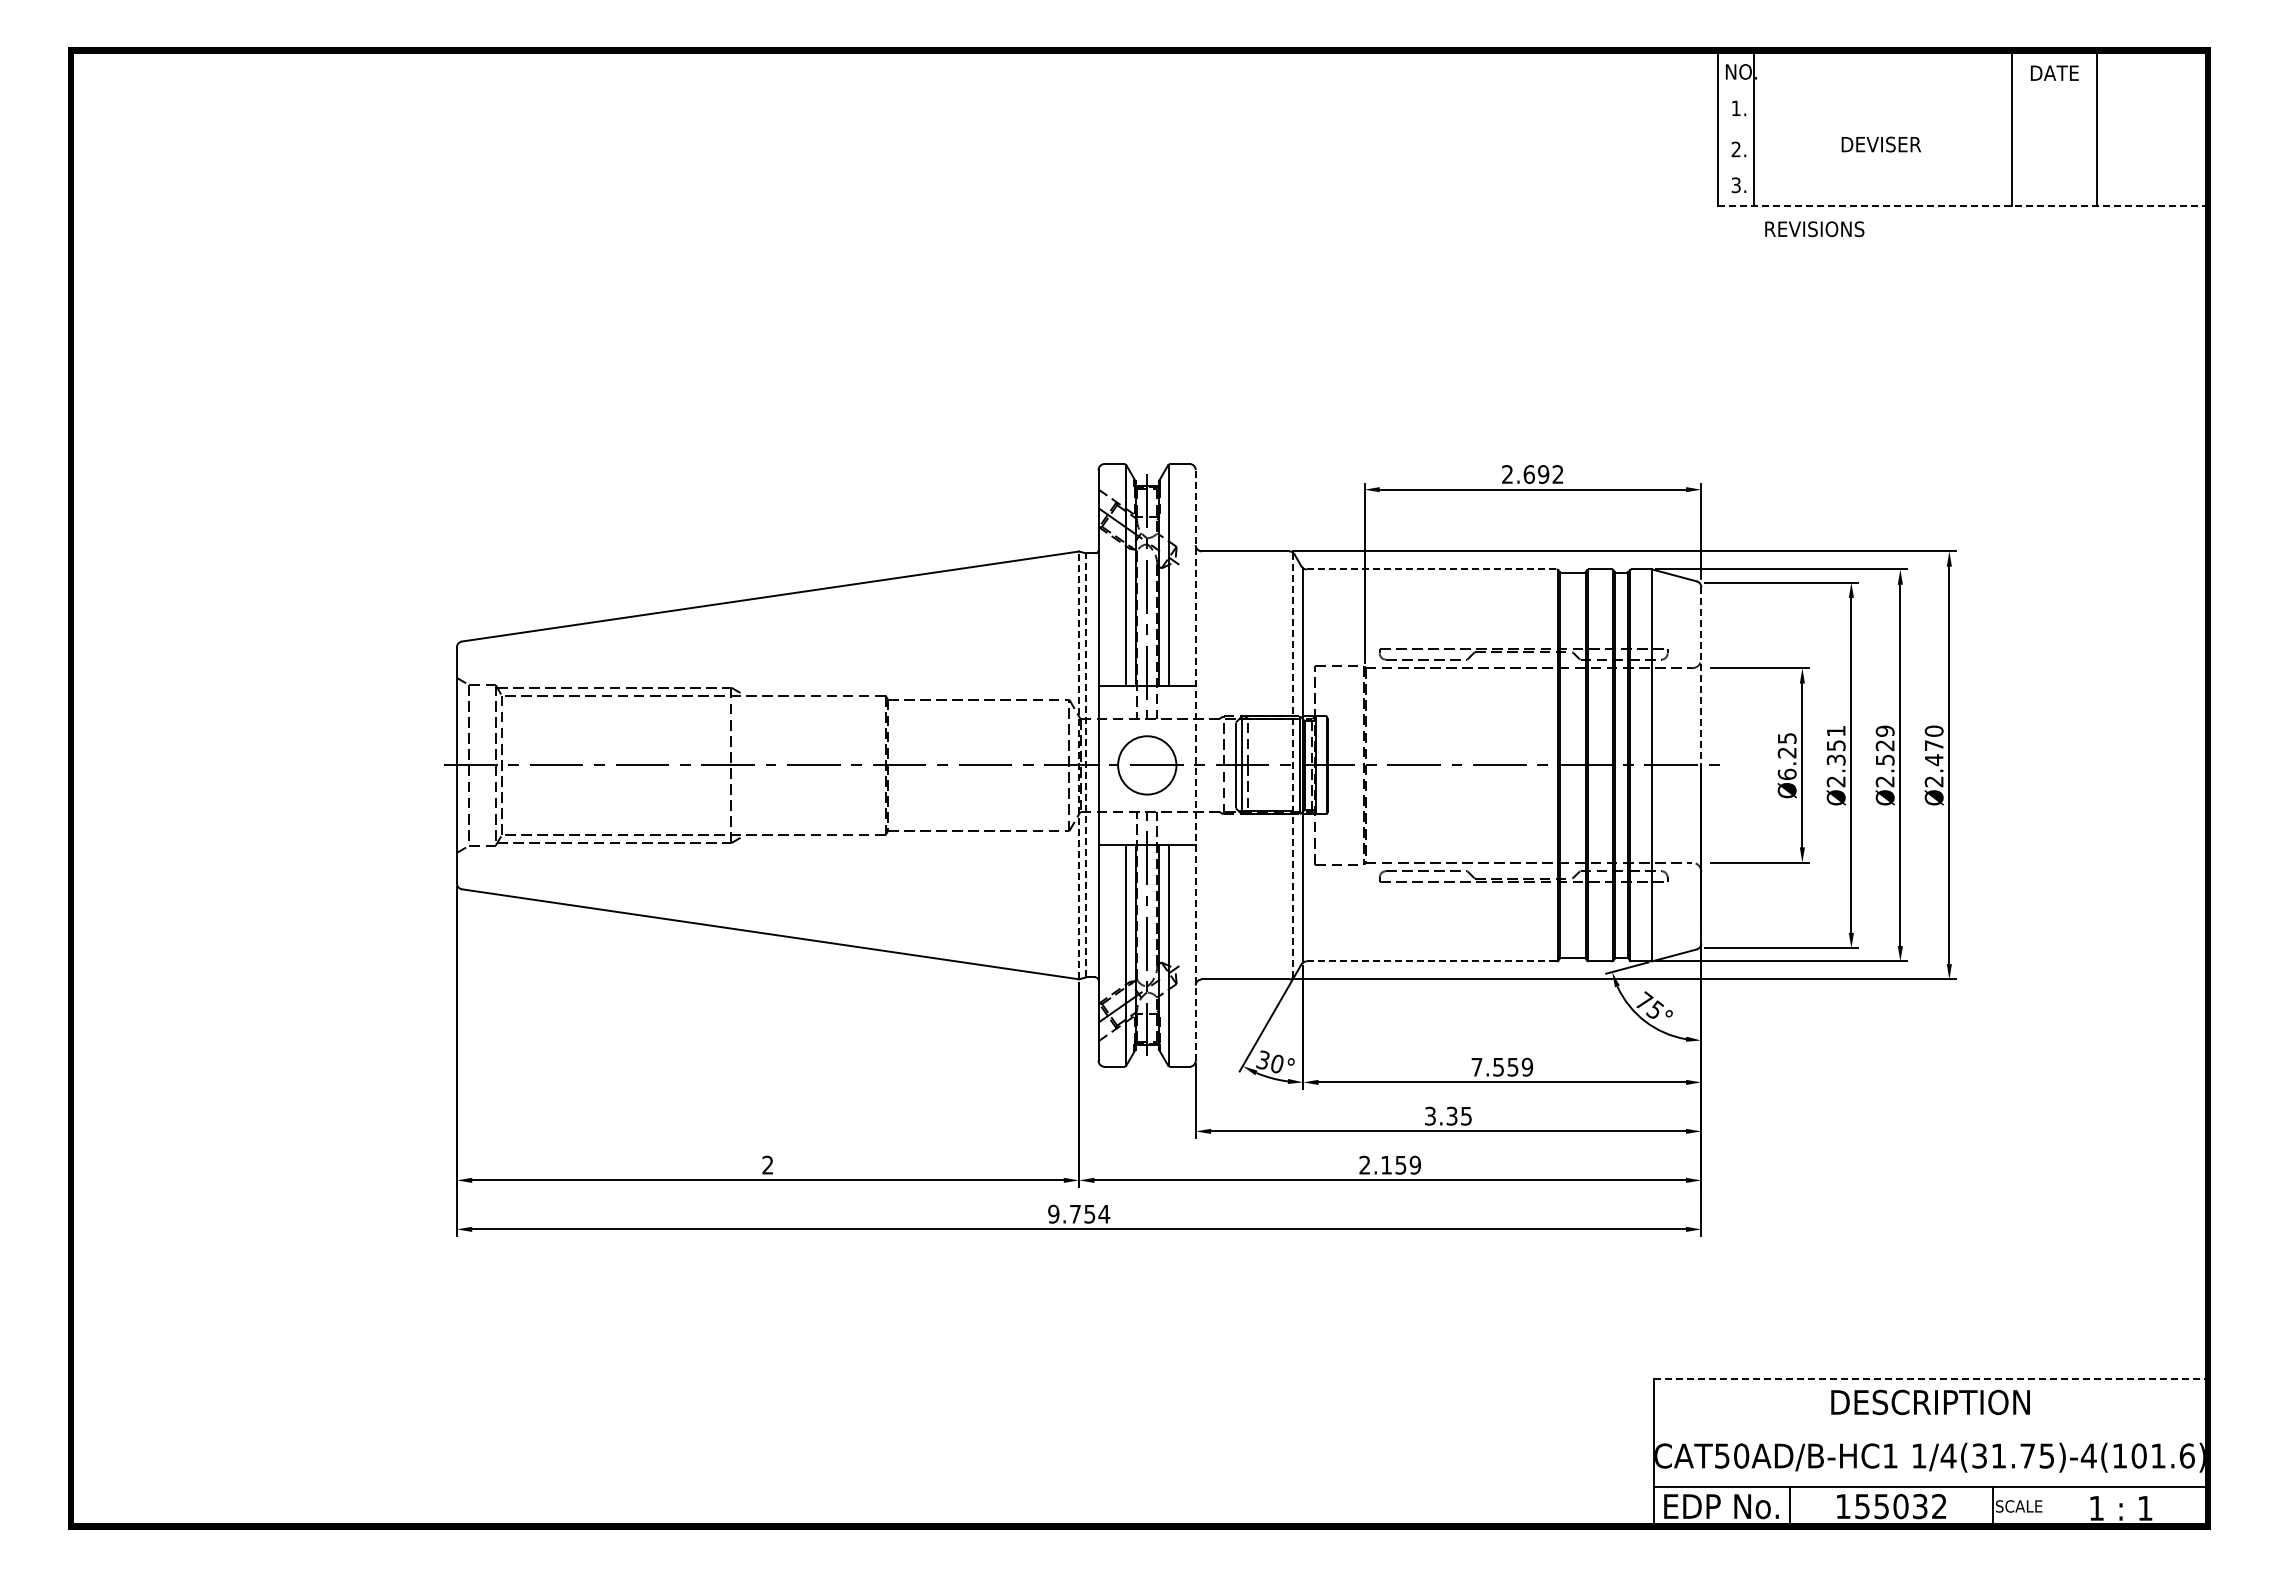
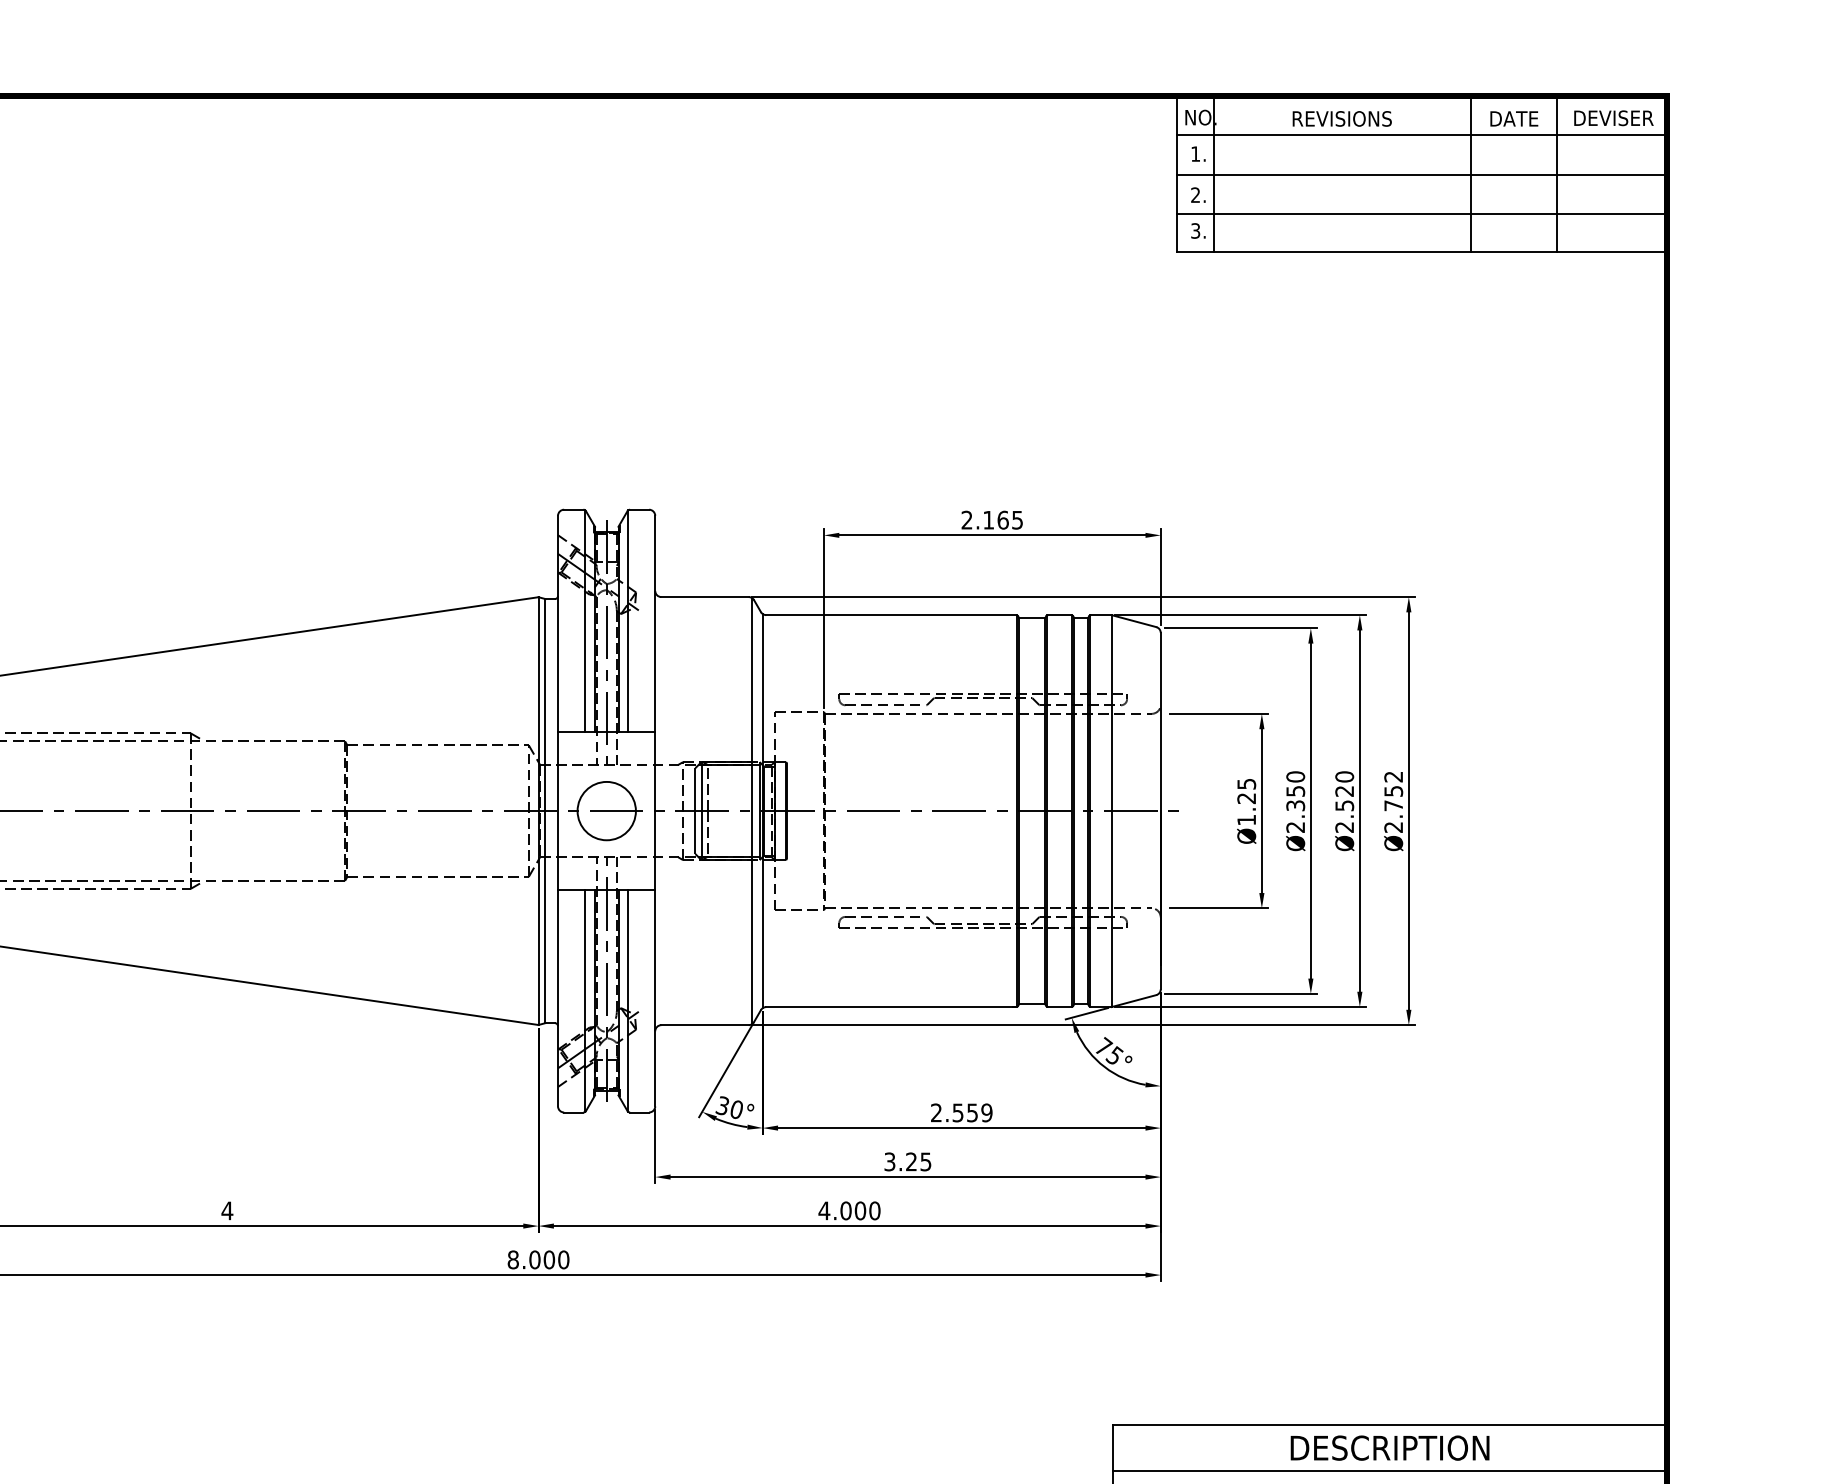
line: (1962, 89) -> (1421, 135), added
line: (1962, 128) -> (1421, 174), added
text: (1880, 144) -> (1612, 118), moved
line: (1962, 168) -> (1421, 214), added
line: (1962, 205) -> (1421, 251), dashed -> solid
text: (1814, 229) -> (1341, 119), moved
text: (1543, 474) -> (1002, 520), 2.692 -> 2.165
line: (1431, 569) -> (890, 615), dashed -> solid
line: (1701, 676) -> (1160, 722), dashed -> solid
text: (1835, 730) -> (1294, 776), Ø2.351 -> Ø2.350
text: (1885, 730) -> (1344, 776), Ø2.529 -> Ø2.520
text: (1933, 745) -> (1392, 791), Ø2.470 -> Ø2.752
line: (1085, 764) -> (544, 810), dashed -> solid
line: (1195, 764) -> (654, 810), dashed -> solid
line: (1079, 765) -> (538, 811), dashed -> solid
line: (1292, 765) -> (751, 811), dashed -> solid
text: (1786, 774) -> (1245, 820), Ø6.25 -> Ø1.25
line: (1431, 961) -> (890, 1007), dashed -> solid
text: (1476, 1066) -> (935, 1112), 7.559 -> 2.559
text: (1451, 1116) -> (910, 1162), 3.35 -> 3.25
text: (767, 1164) -> (226, 1210), 2 -> 4
text: (1389, 1164) -> (848, 1210), 2.159 -> 4.000
text: (1079, 1213) -> (538, 1259), 9.754 -> 8.000
line: (1930, 1379) -> (1389, 1425), dashed -> solid
line: (1930, 1425) -> (1389, 1471), added

